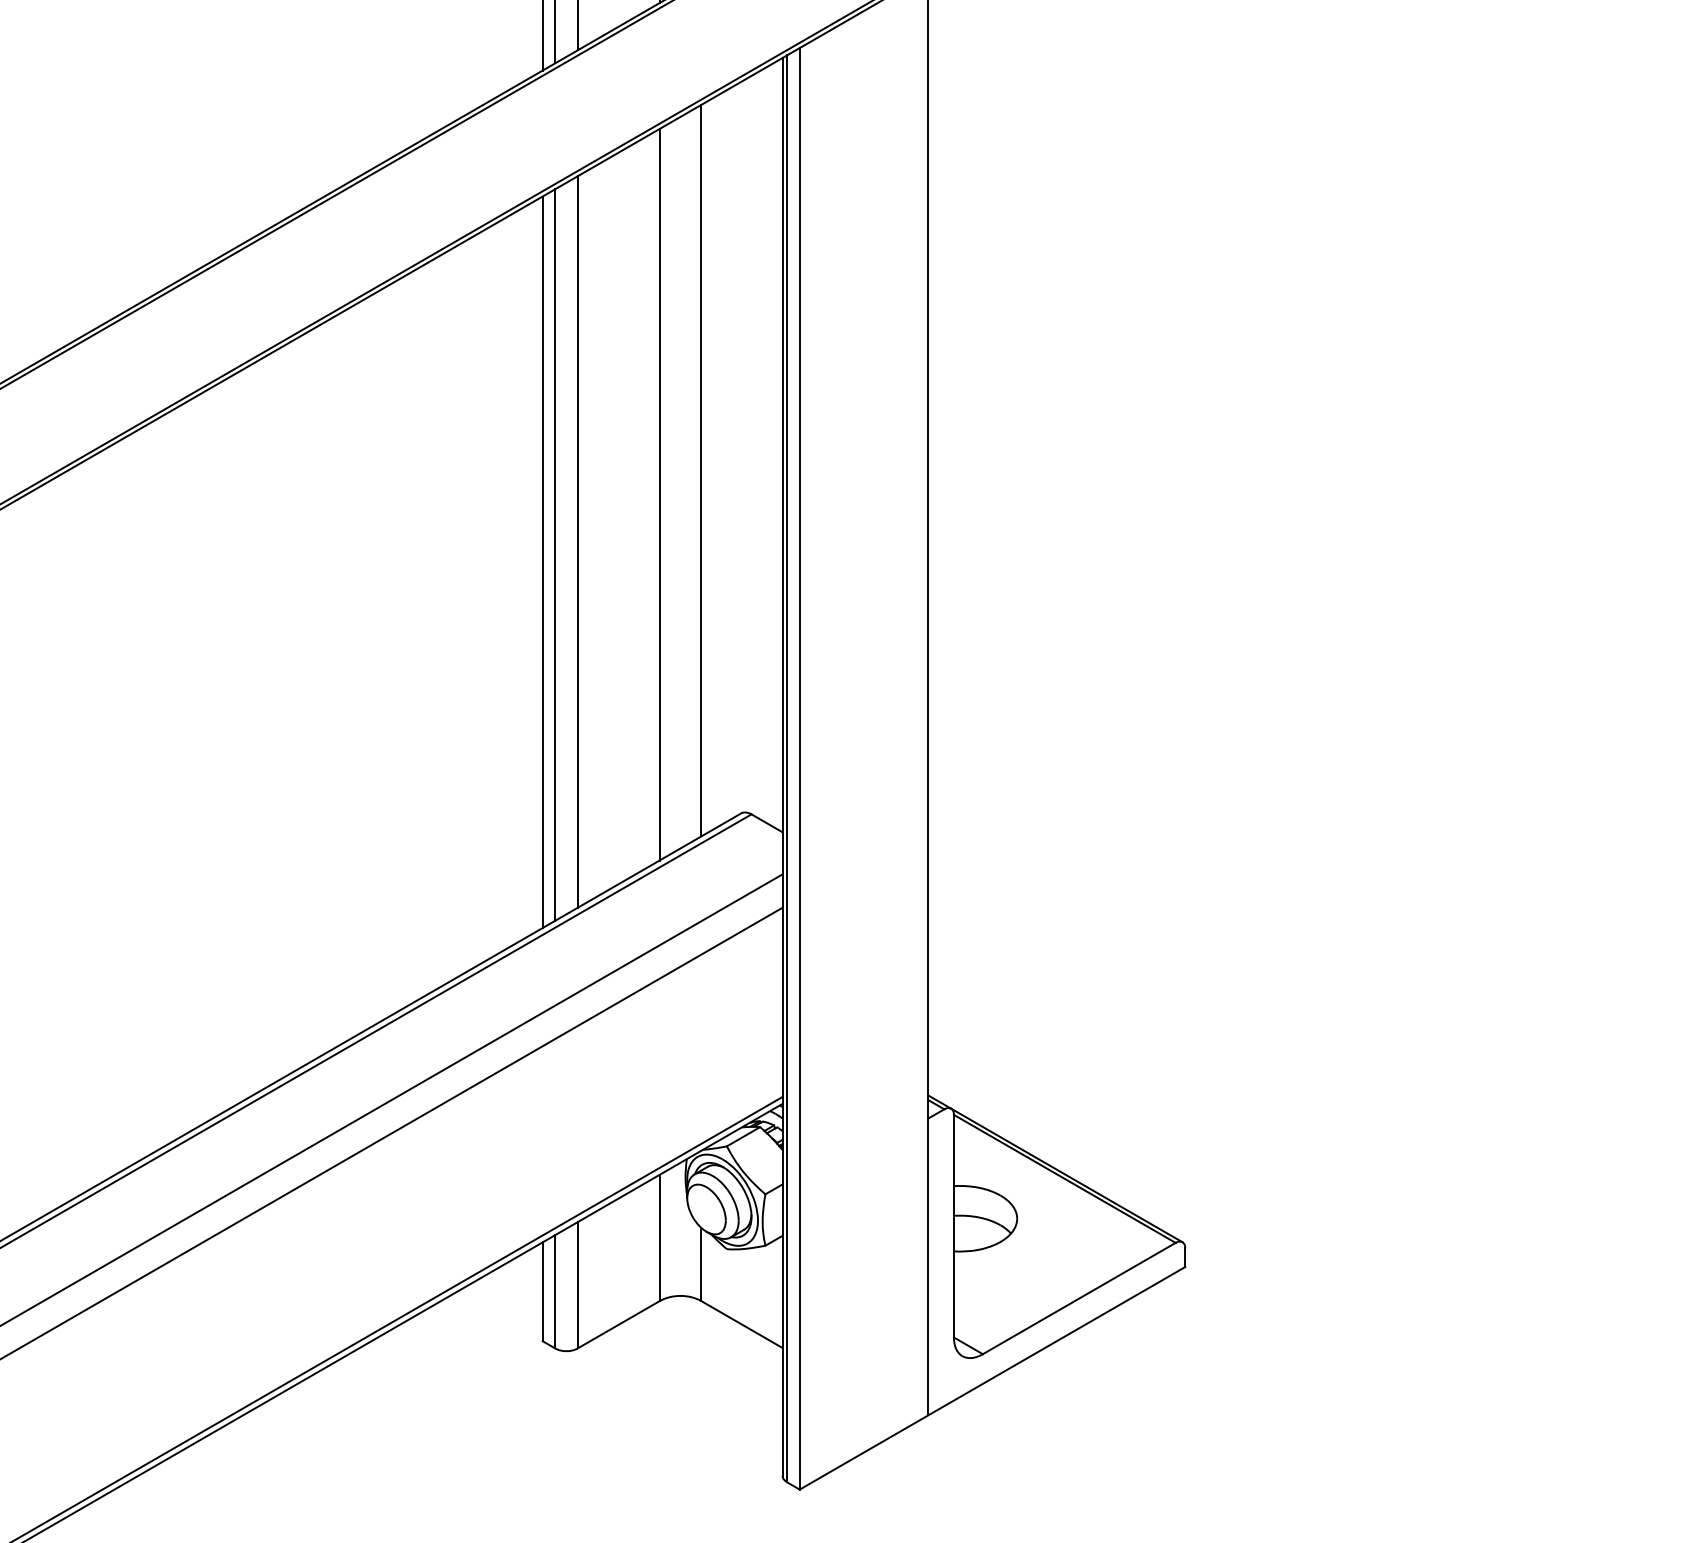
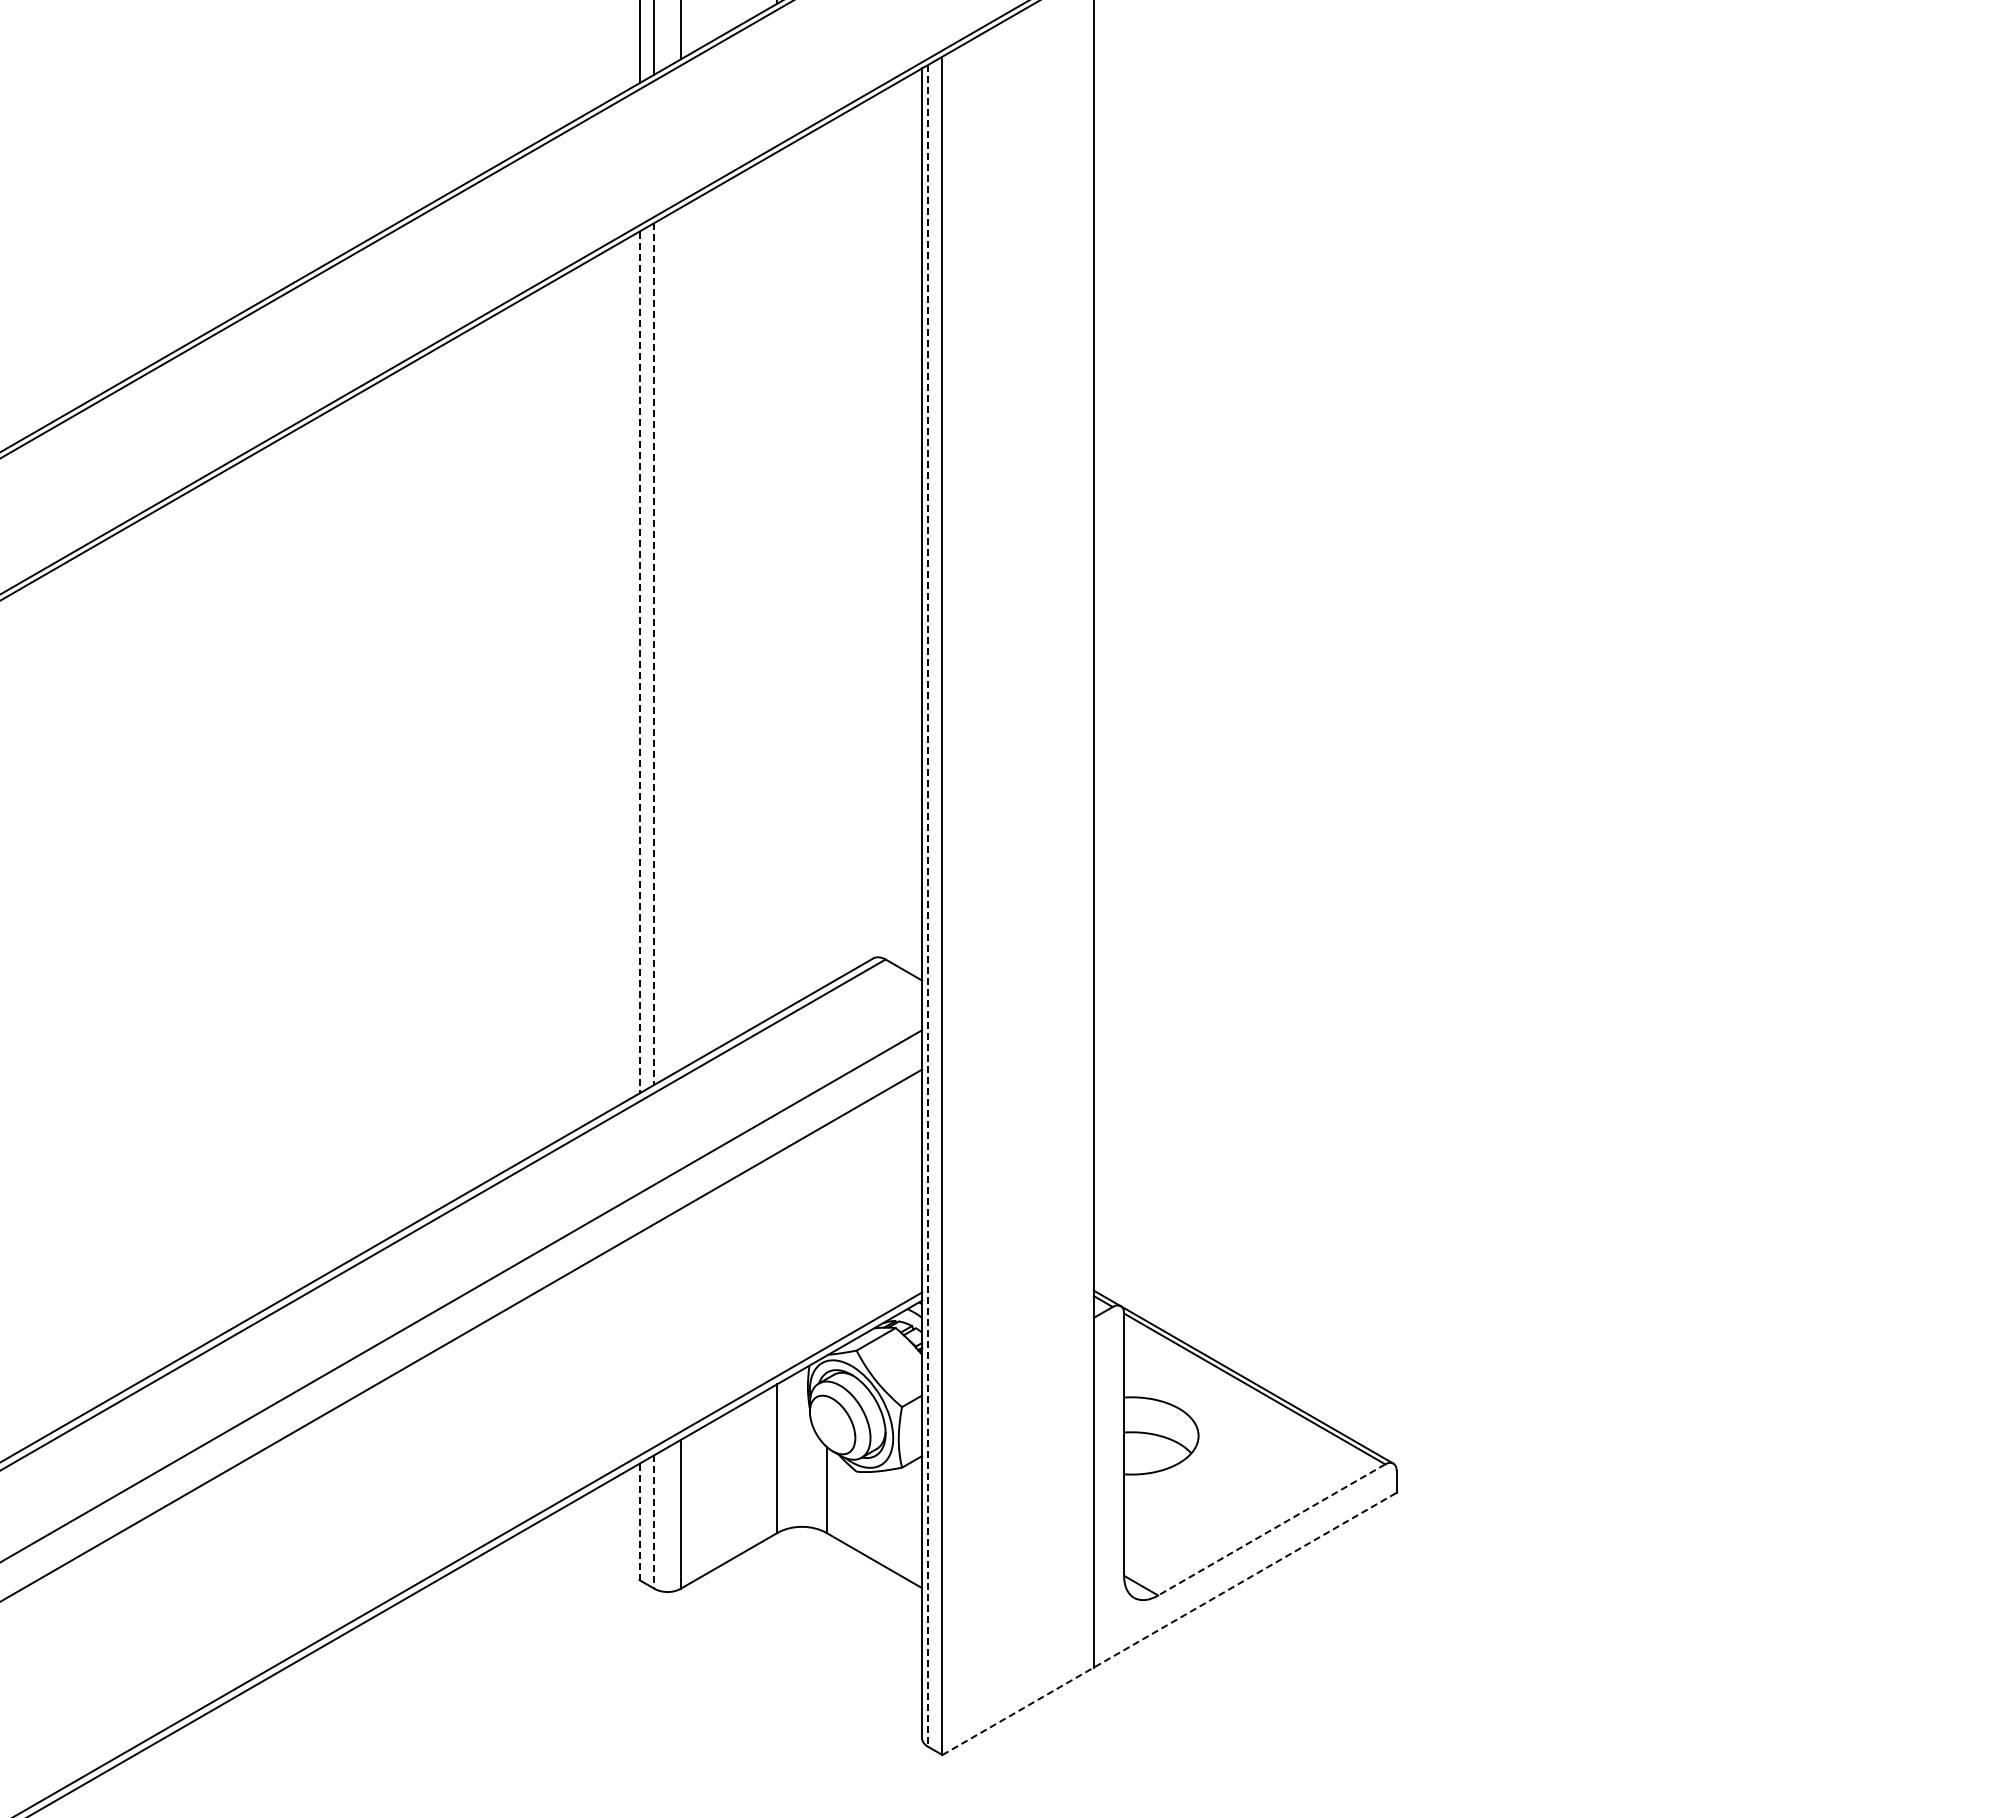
line: (701, 470) -> (826, 554), removed
line: (659, 494) -> (777, 582), removed
line: (577, 541) -> (680, 638), removed
line: (555, 554) -> (654, 653), solid -> dashed
line: (542, 562) -> (639, 662), solid -> dashed
line: (787, 768) -> (927, 905), solid -> dashed
line: (555, 1291) -> (654, 1521), solid -> dashed
line: (542, 1292) -> (639, 1522), solid -> dashed
line: (1079, 1299) -> (1271, 1530), solid -> dashed
line: (992, 1377) -> (1169, 1623), solid -> dashed

